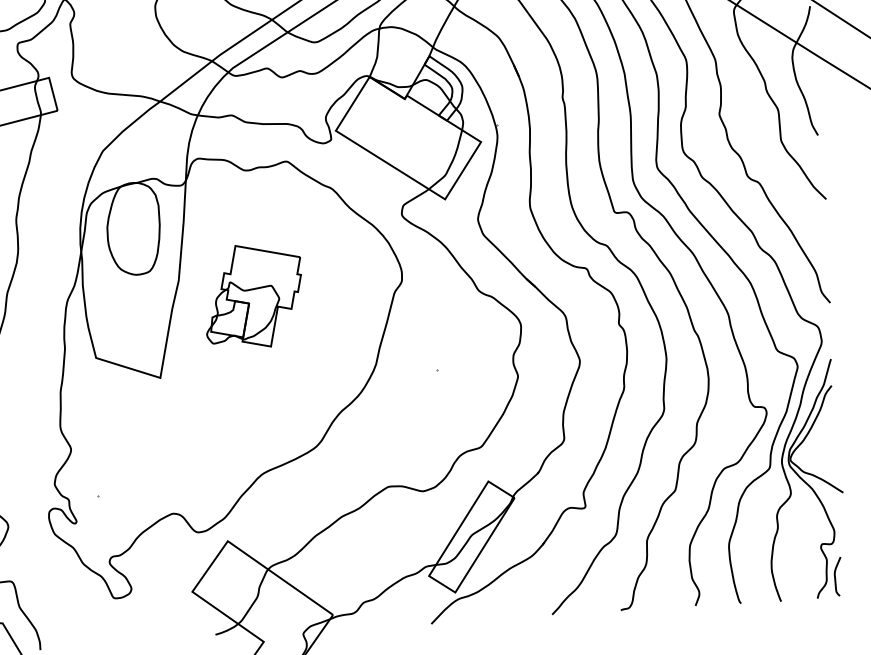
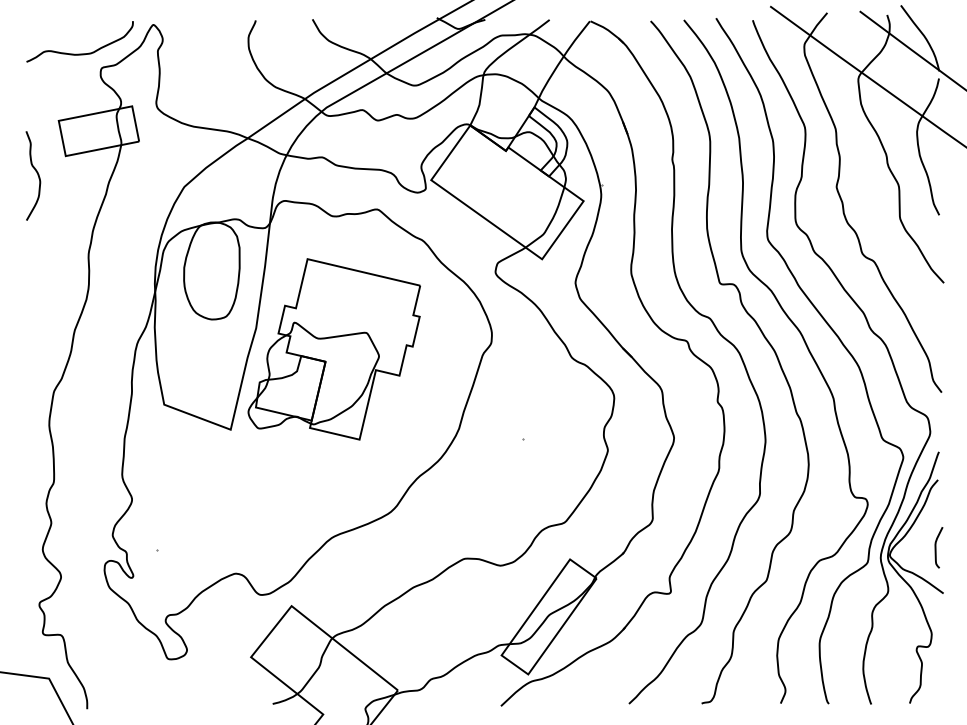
part: (253, 296) -> (333, 349), size x1.67
curve: (835, 576) -> (936, 547), moved

